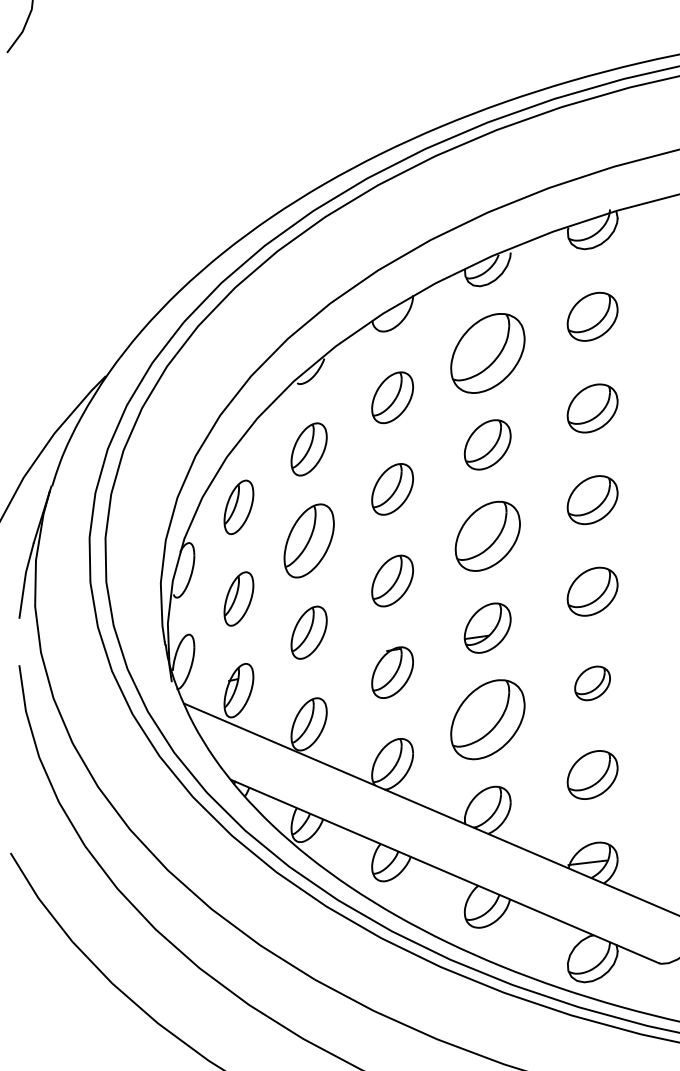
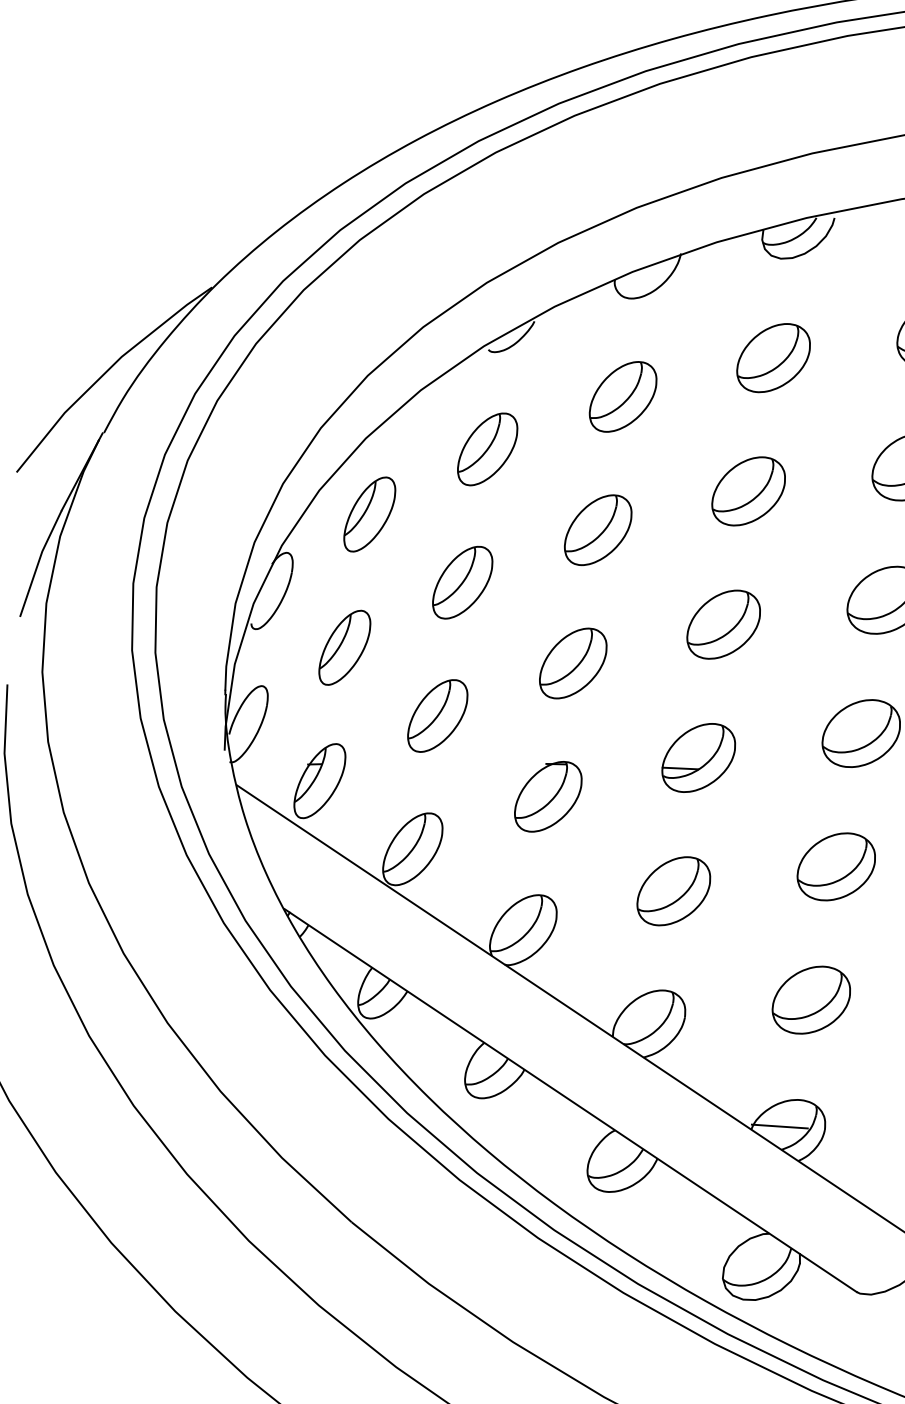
part: (487, 352) -> (773, 356), size x0.62
part: (487, 536) -> (723, 624), size x0.71
part: (308, 541) -> (461, 583), size x0.71
part: (592, 683) -> (836, 867), size x1.43
part: (487, 719) -> (673, 890), size x0.62

